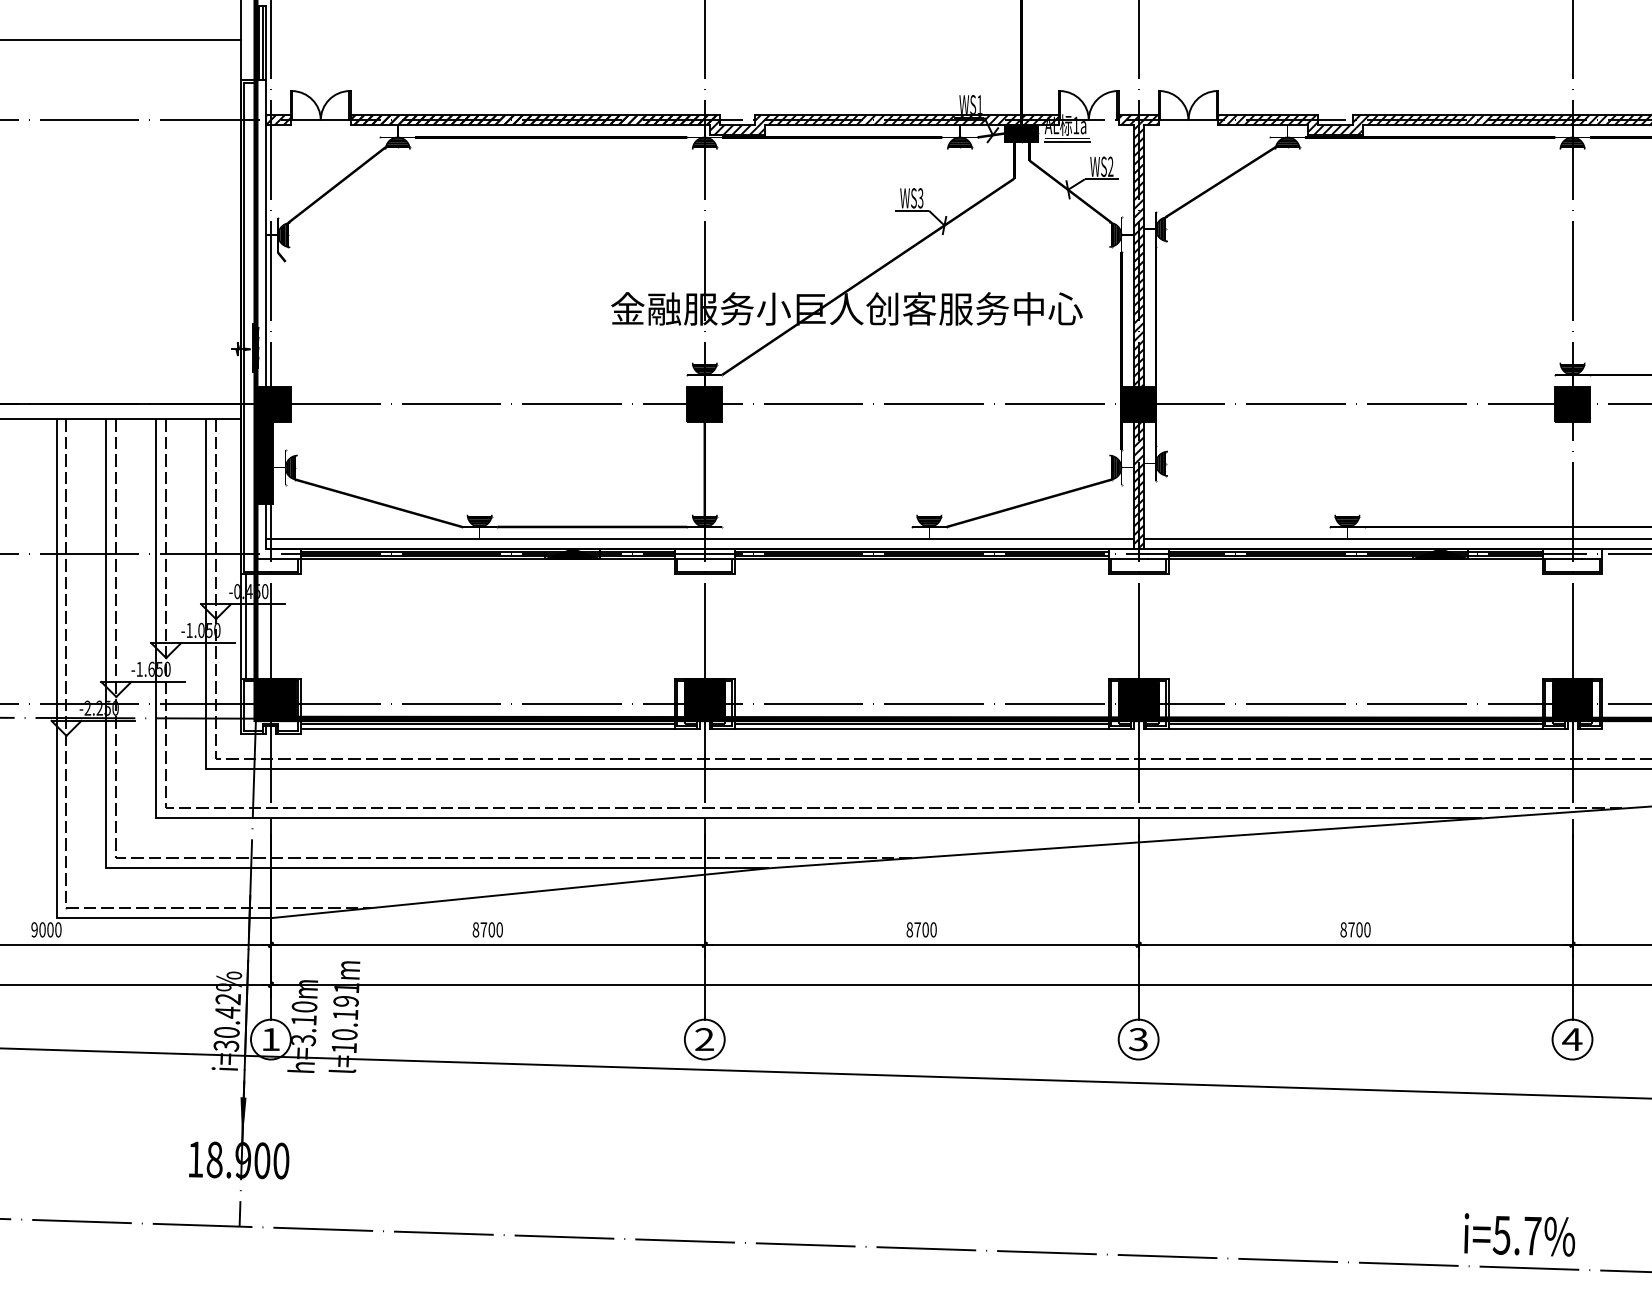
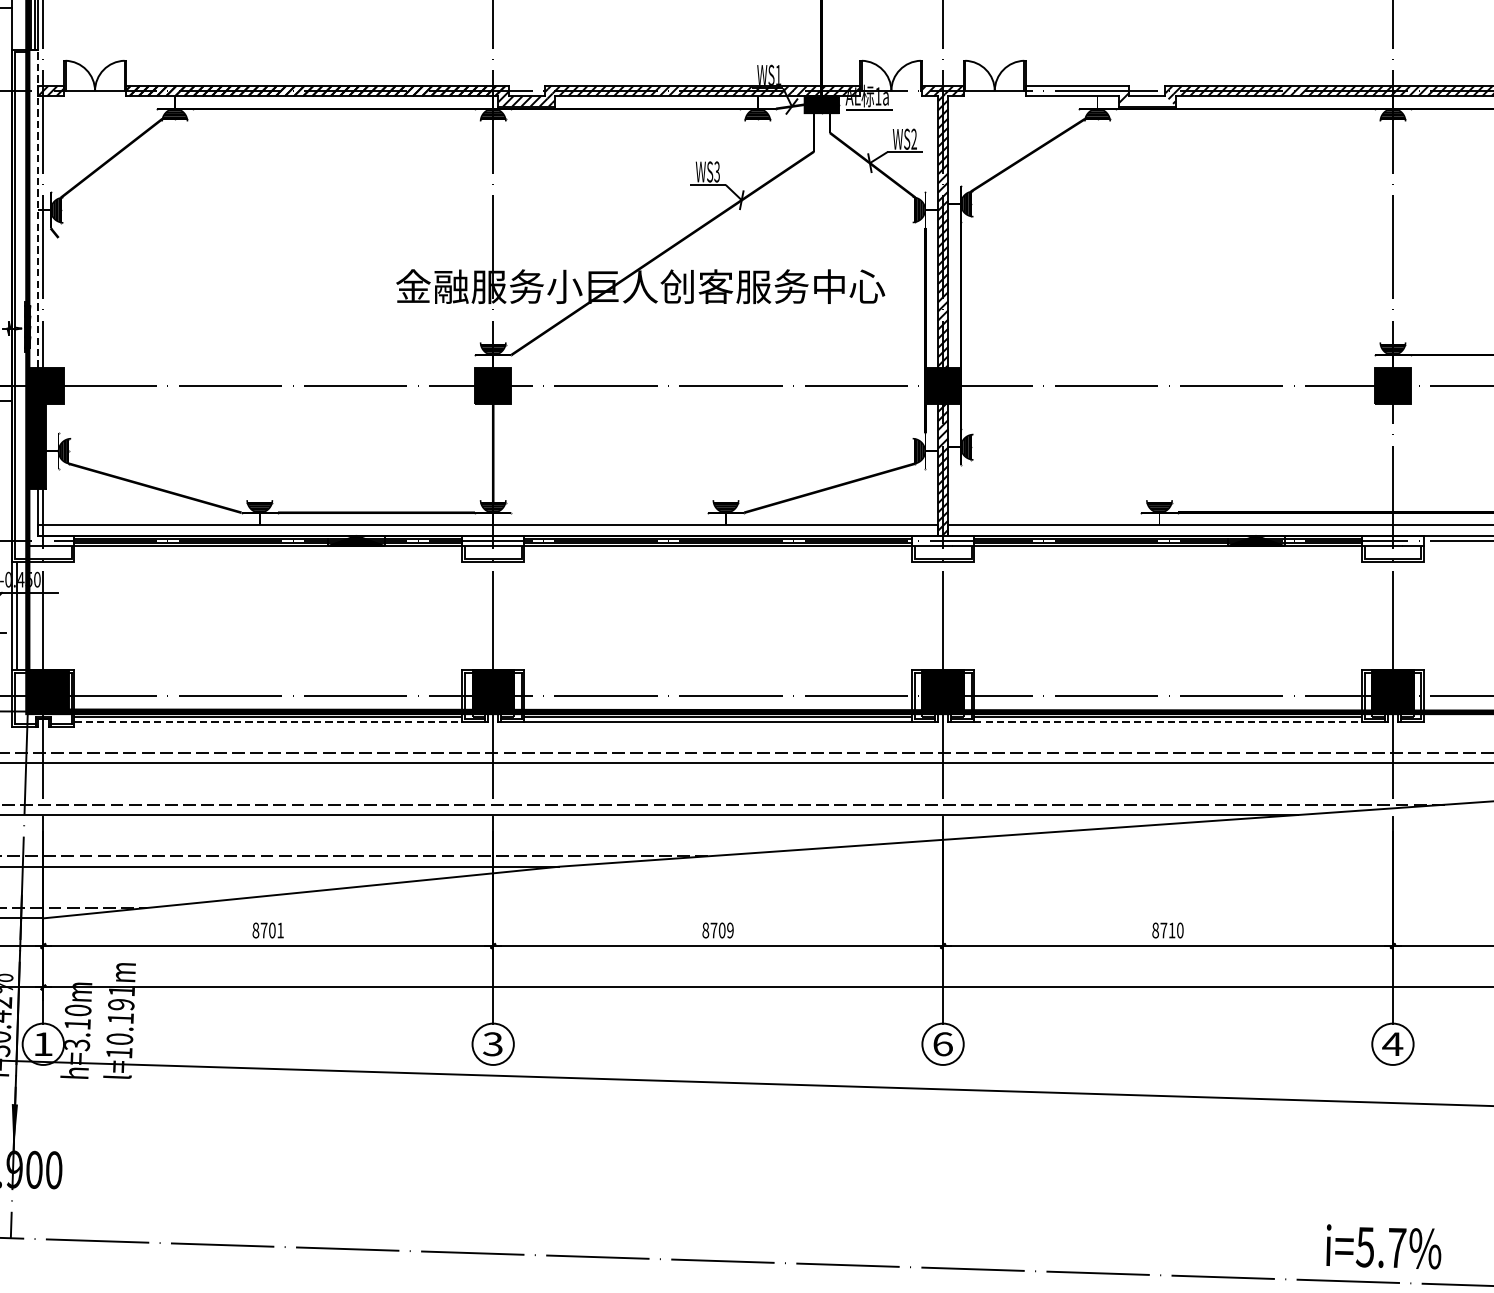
hatch: (1267, 120) -> (1076, 91), removed
hatch: (1336, 130) -> (1148, 101), removed
line: (1067, 141) -> (869, 113), removed
line: (265, 233) -> (37, 208), solid -> dashed
line: (488, 728) -> (268, 721), solid -> dashed
line: (1356, 728) -> (1168, 721), solid -> dashed
text: (499, 929) -> (280, 930), 8700 -> 8701
text: (933, 929) -> (730, 930), 8700 -> 8709
text: (1359, 929) -> (1172, 930), 8700 -> 8710
text: (704, 1039) -> (492, 1044), 2 -> 3
text: (1138, 1039) -> (942, 1044), 3 -> 6
text: (1519, 1234) -> (1383, 1246), moved

